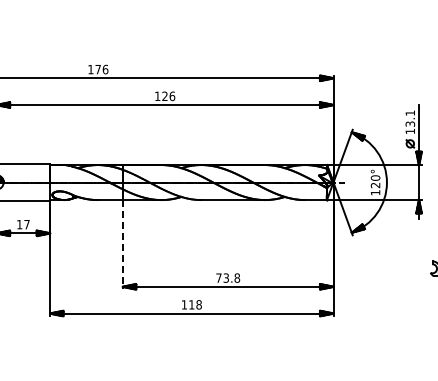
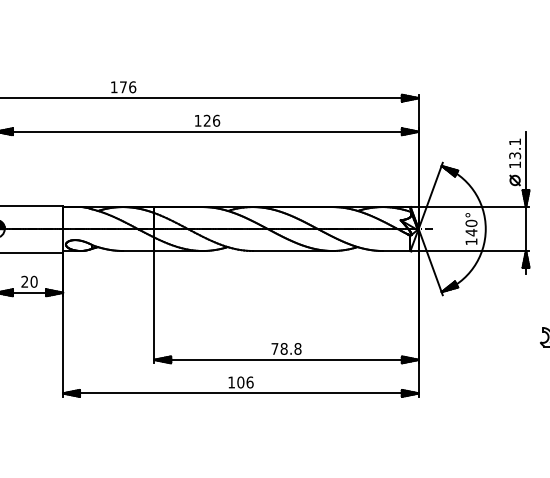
text: (375, 185) -> (471, 232), 120° -> 140°
text: (23, 224) -> (29, 281), 17 -> 20
line: (122, 244) -> (153, 306), dashed -> solid
text: (226, 277) -> (284, 348), 73.8 -> 78.8
text: (195, 304) -> (245, 382), 118 -> 106

